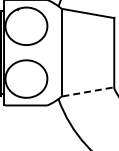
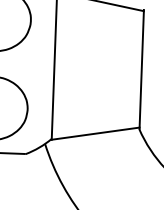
line: (88, 91) -> (96, 133), dashed -> solid

